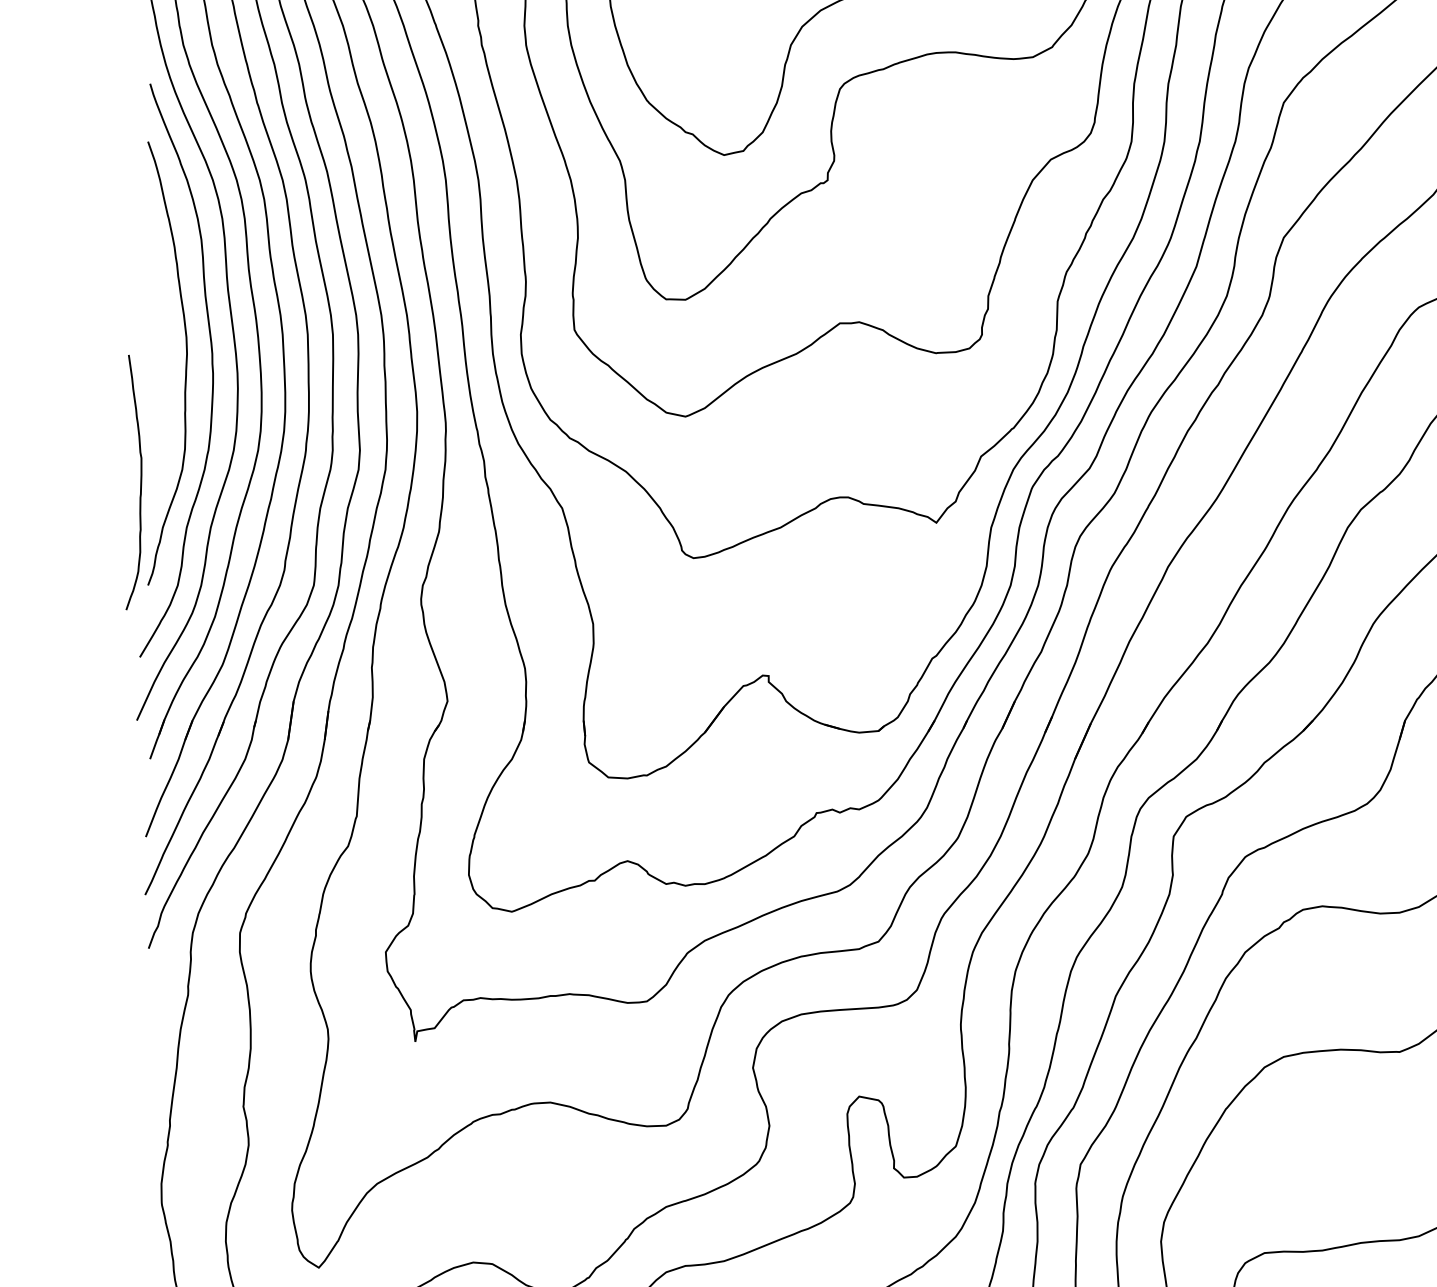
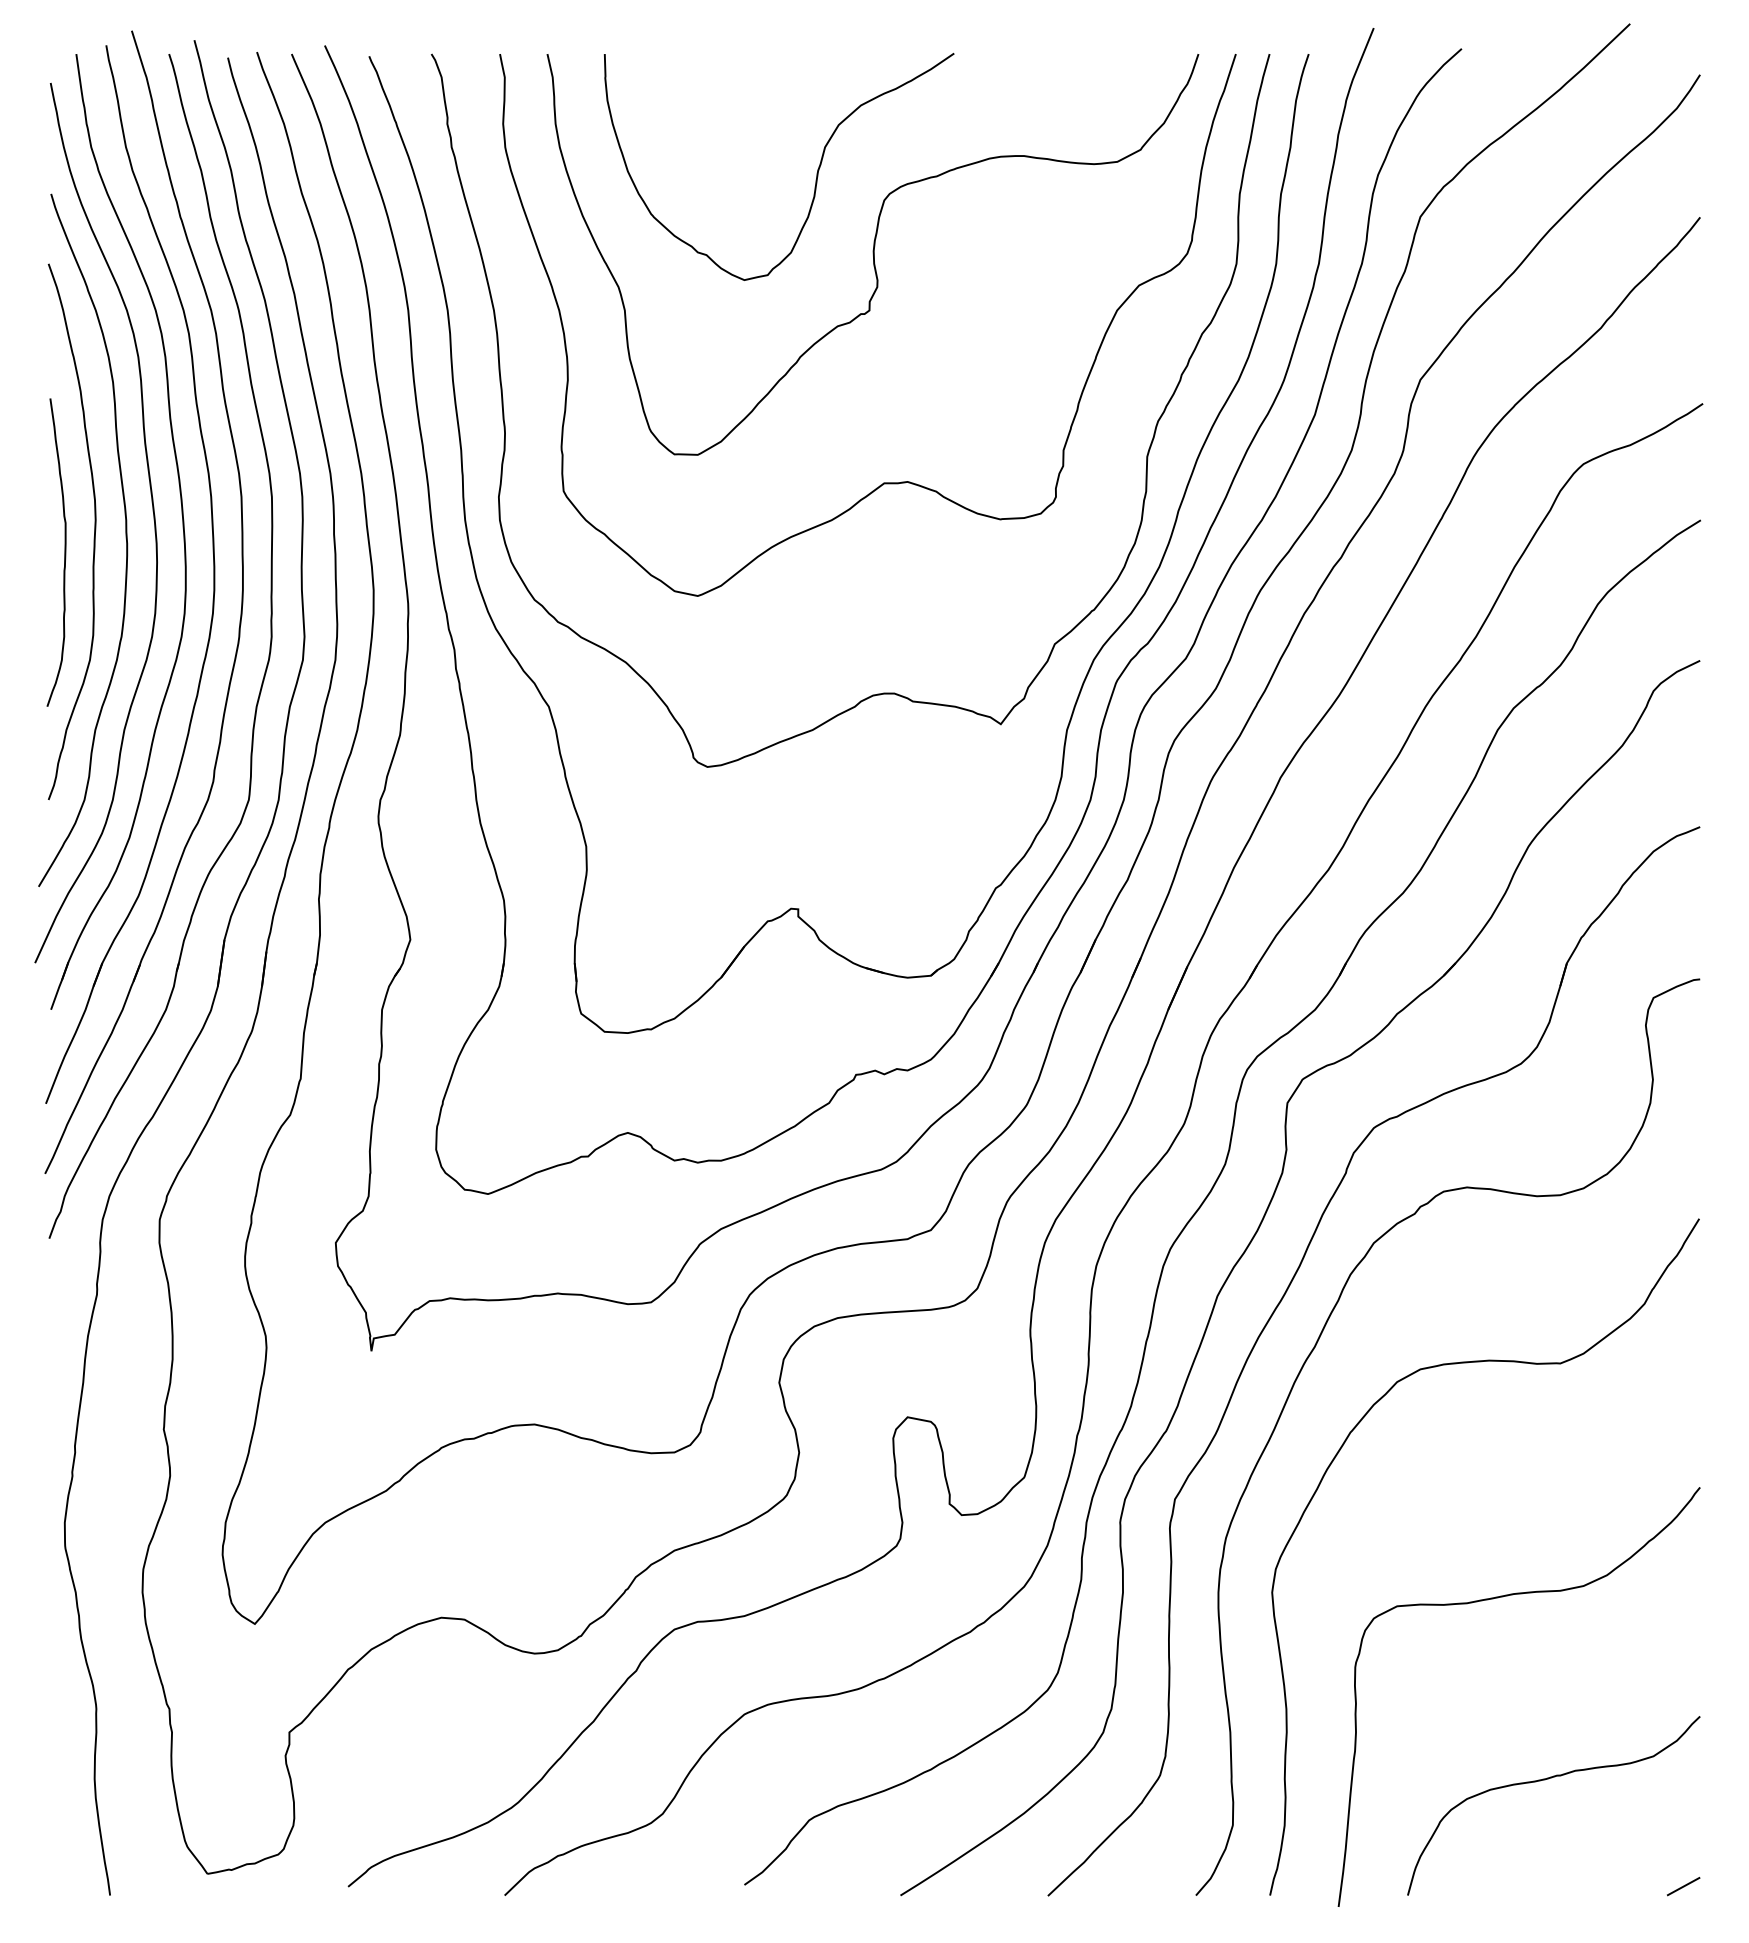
curve: (140, 482) -> (64, 552), moved

